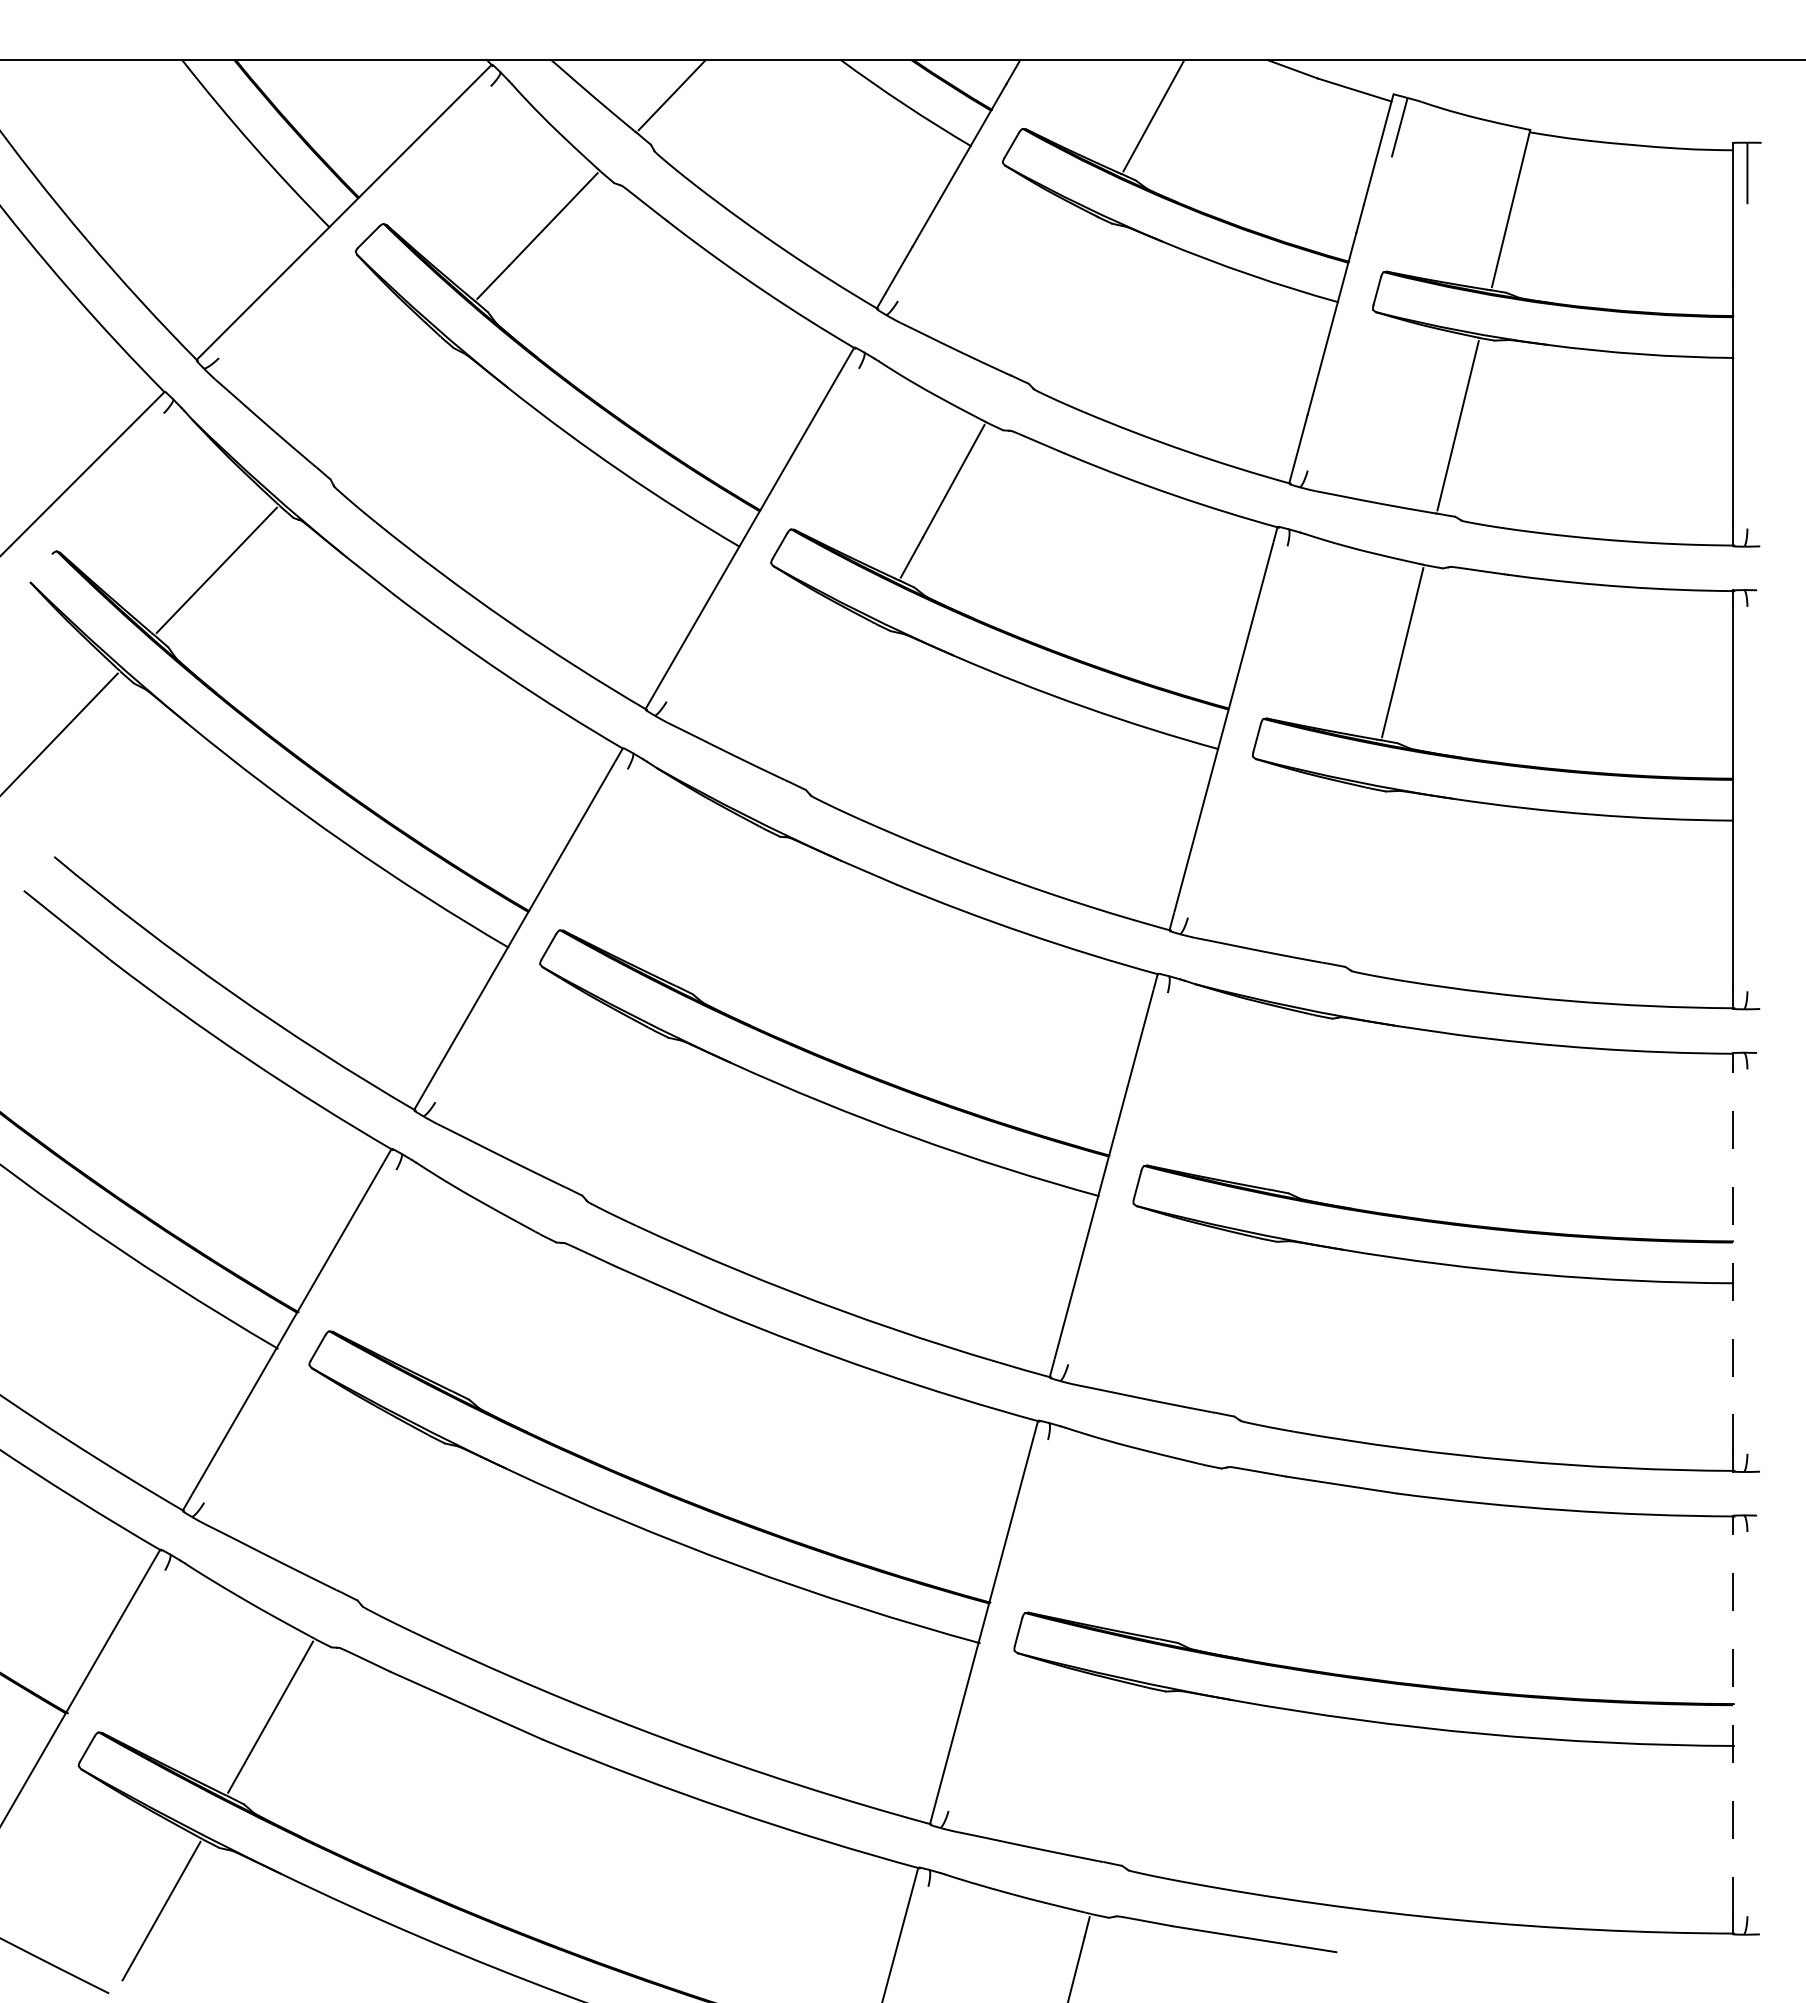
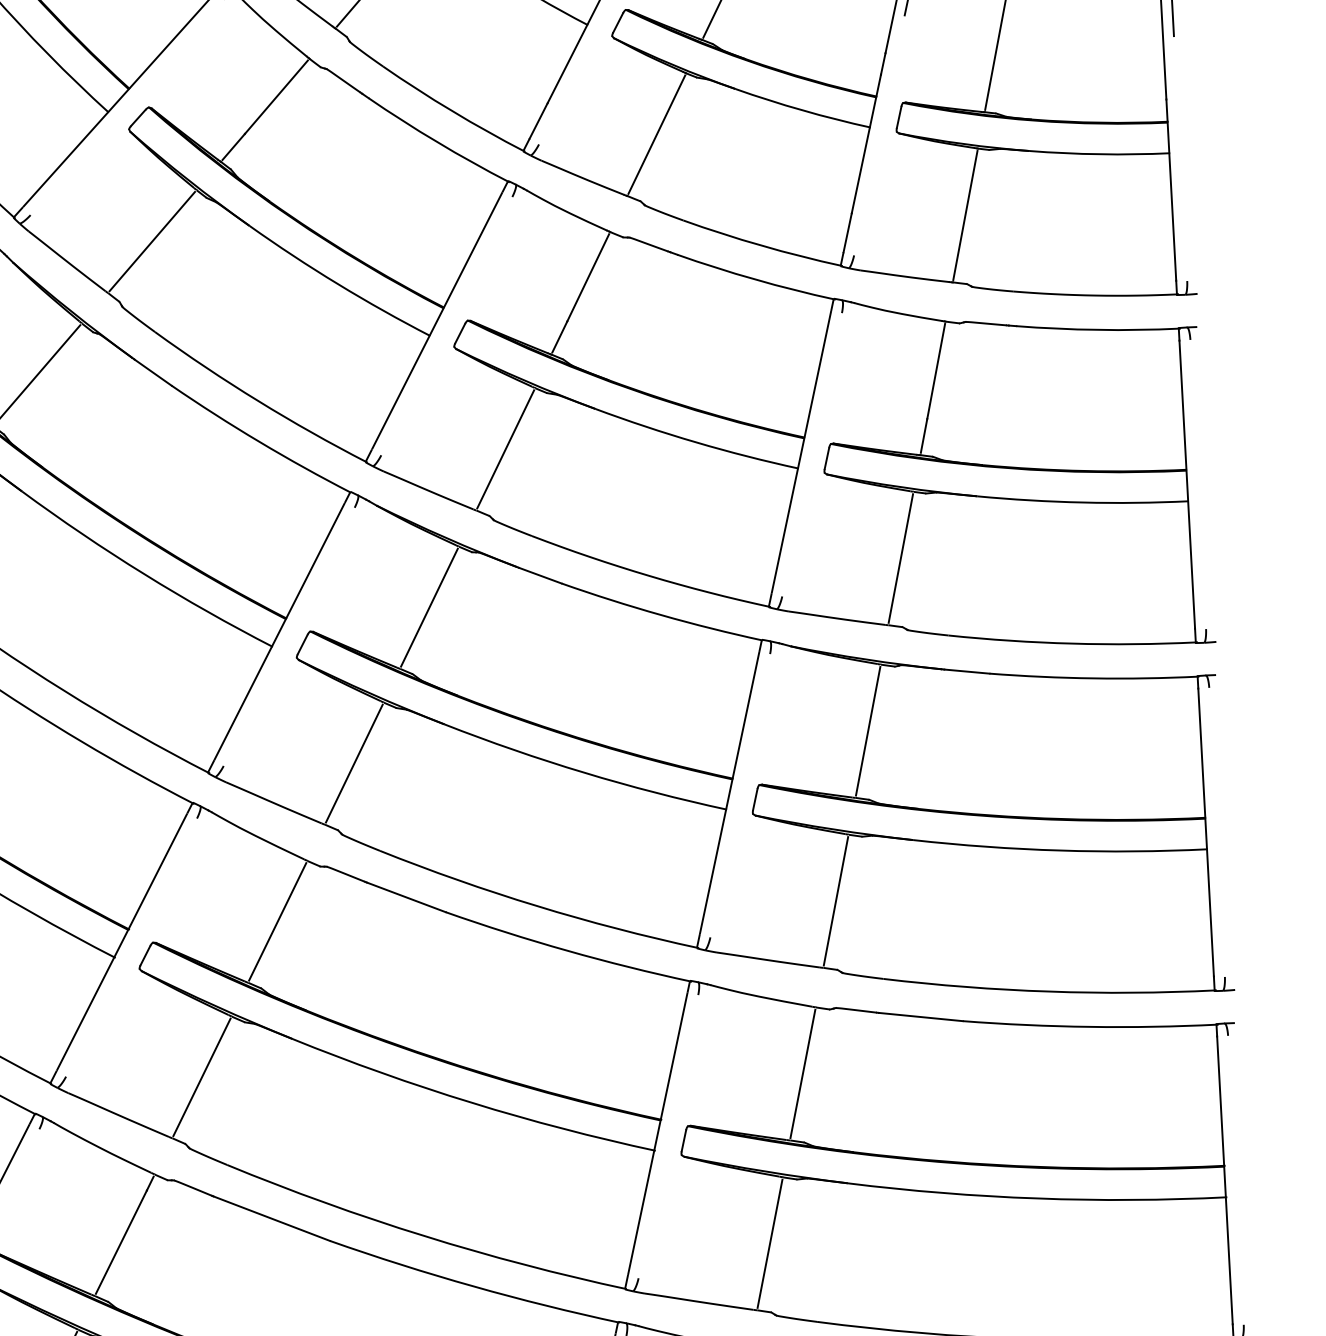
line: (1054, 296) -> (656, 134), added
line: (378, 401) -> (152, 241), added
line: (831, 702) -> (505, 449), added
line: (1347, 875) -> (900, 558), added
line: (719, 907) -> (429, 607), added
line: (1291, 1102) -> (867, 731), added
line: (608, 1108) -> (354, 763), added
line: (1732, 1260) -> (1205, 832), dashed -> solid
line: (495, 1312) -> (277, 921), added
line: (1237, 1325) -> (836, 901), added
line: (384, 1513) -> (202, 1077), added
line: (1181, 1551) -> (803, 1073), added
line: (1732, 1722) -> (1224, 1179), dashed -> solid
line: (1125, 1774) -> (770, 1243), added

